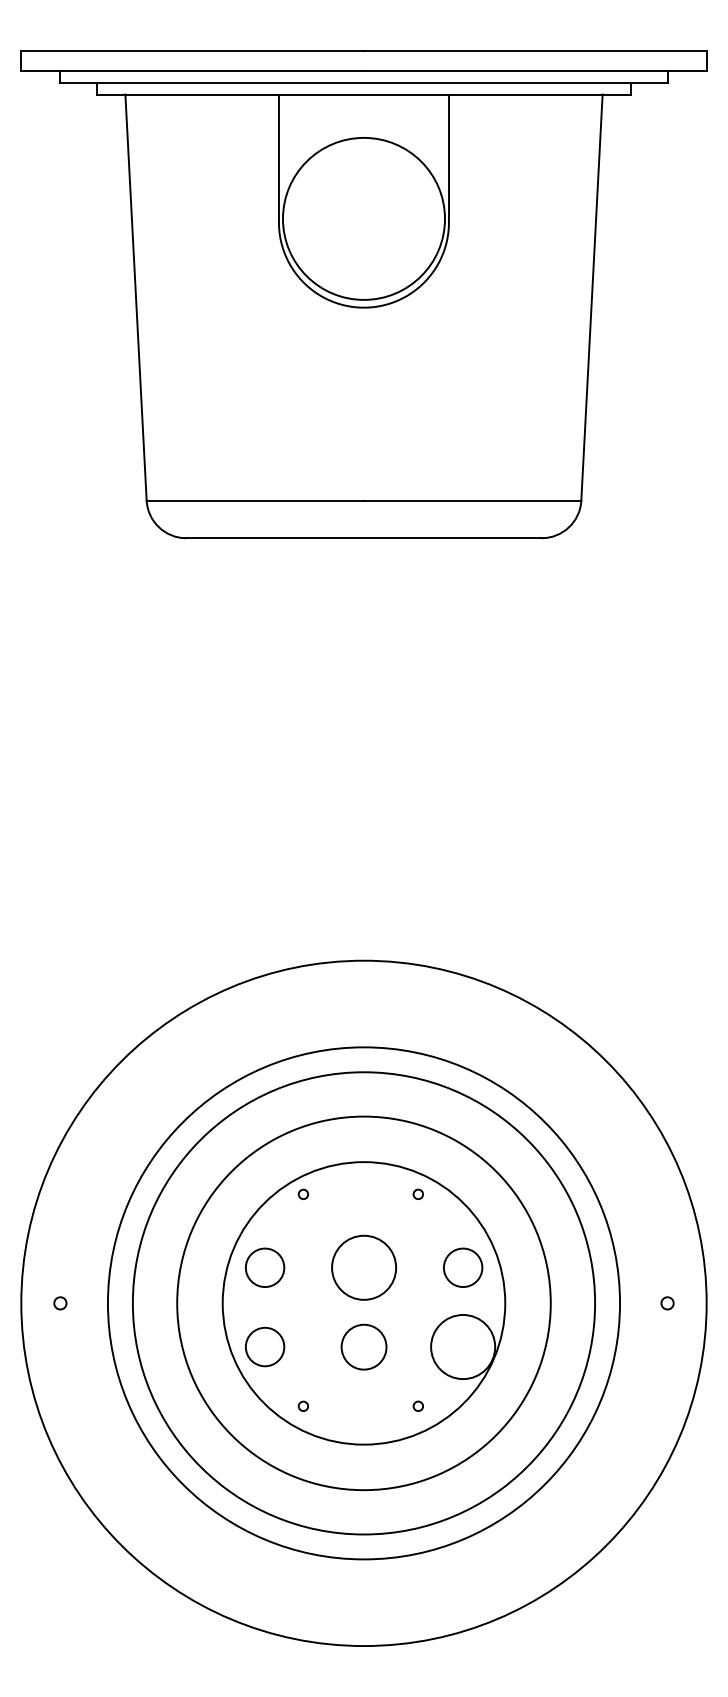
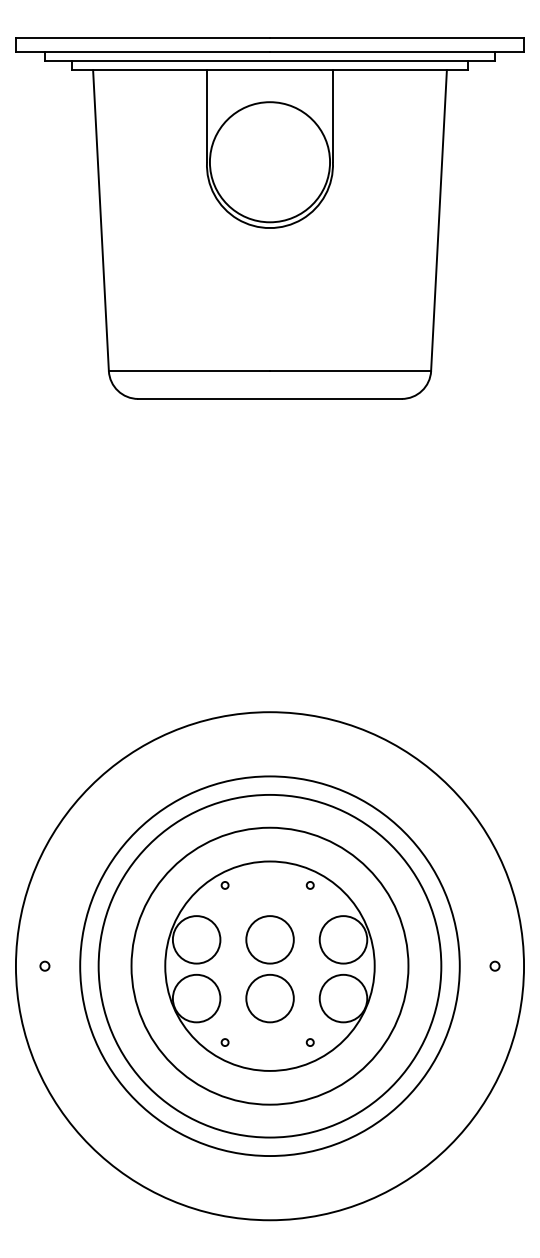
circle: (264, 1267) -> (196, 939), size x1.67
circle: (463, 1267) -> (343, 939), size x1.67
circle: (264, 1346) -> (196, 998), size x1.67
circle: (363, 1346) -> (269, 998), size x1.43

